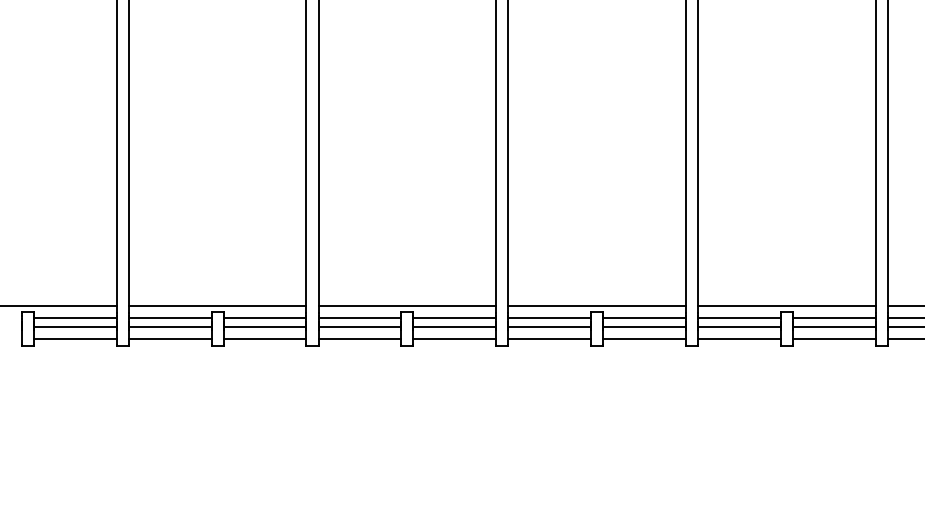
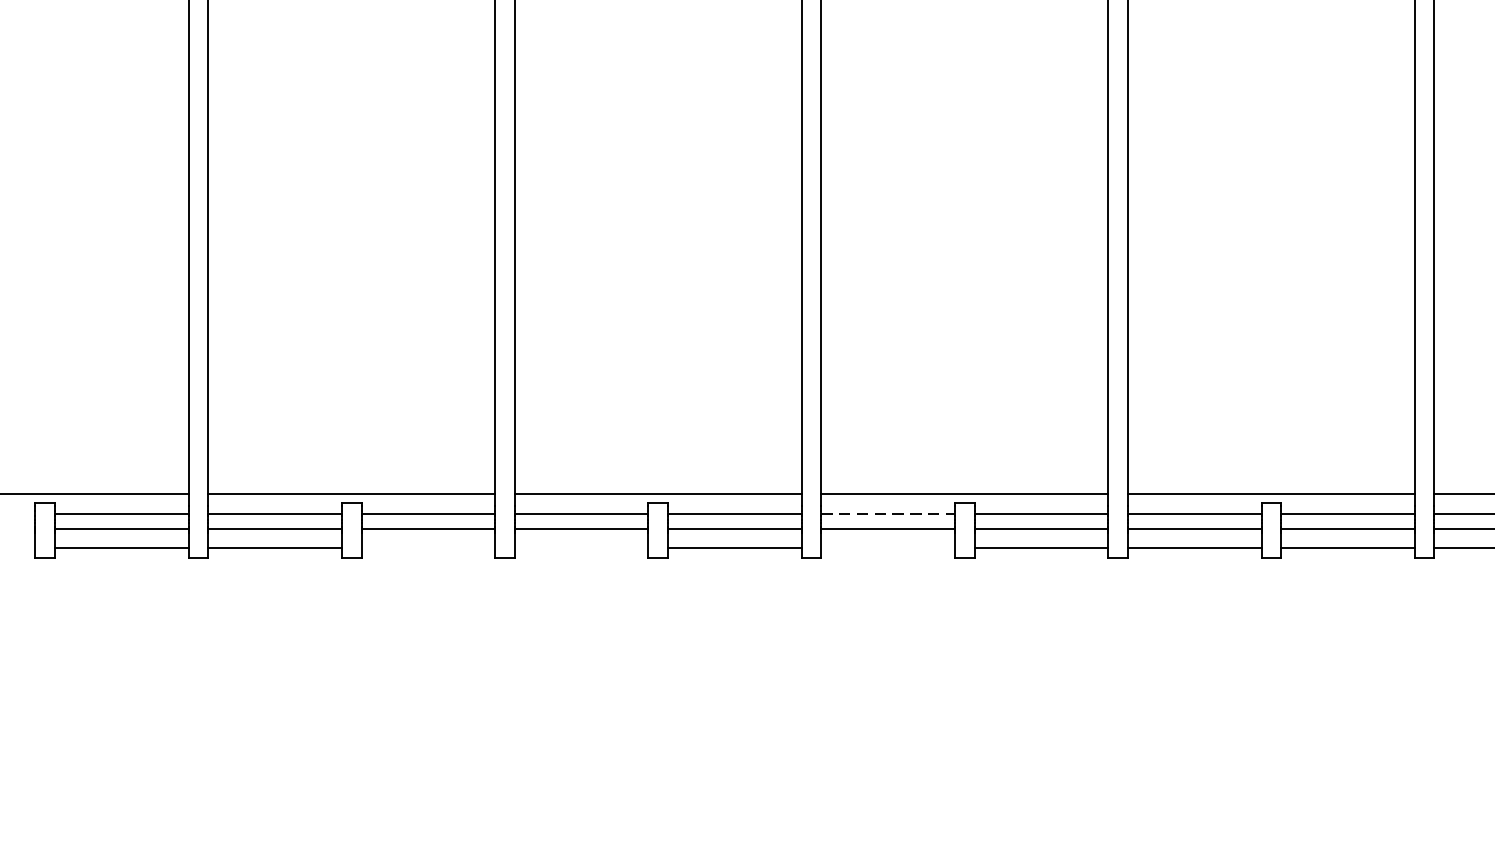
line: (550, 317) -> (889, 512), solid -> dashed
line: (264, 339) -> (427, 548), removed
line: (359, 339) -> (581, 548), removed
line: (549, 339) -> (888, 548), removed

